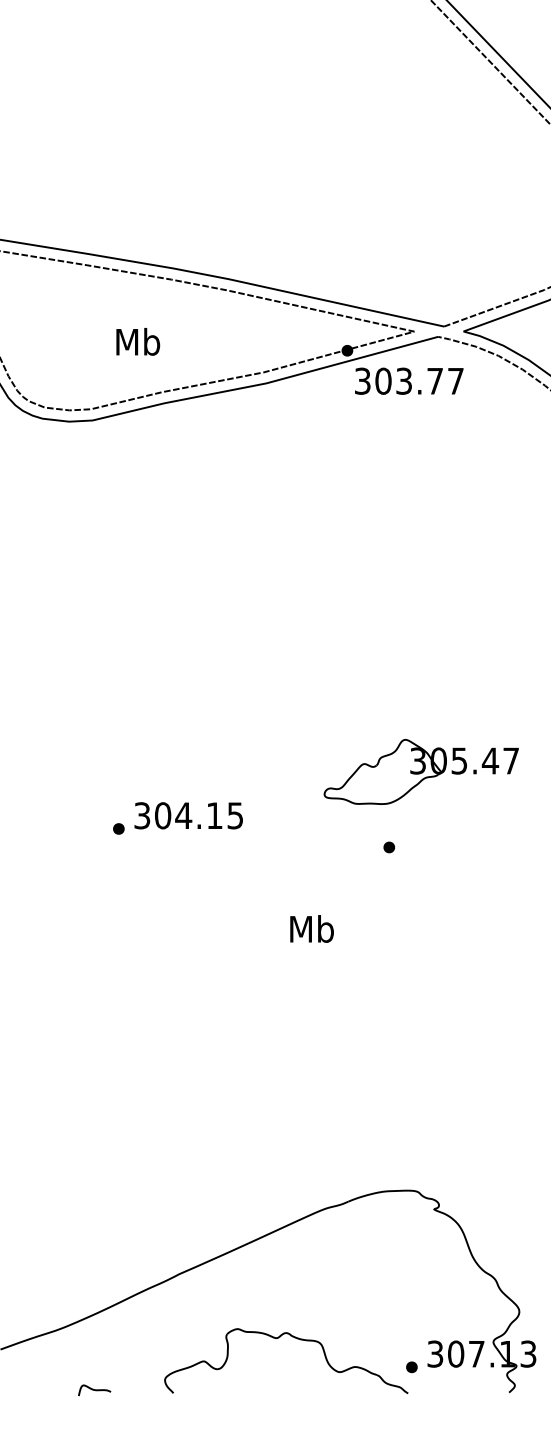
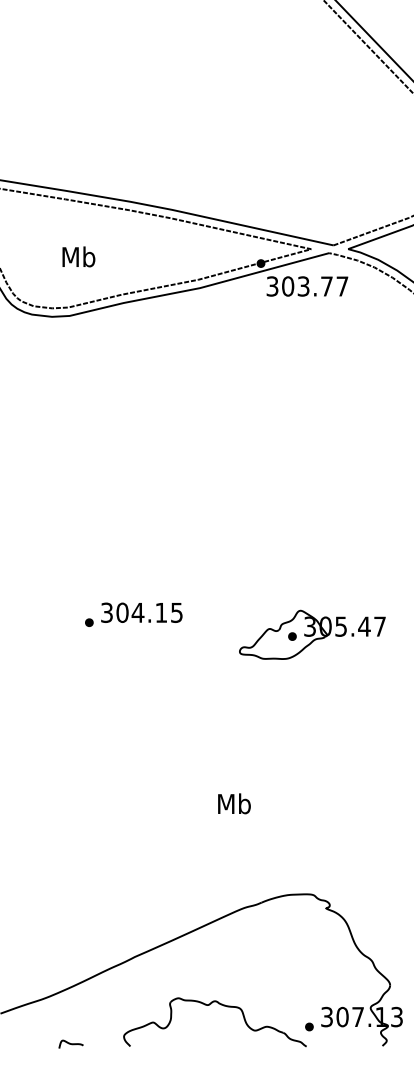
text: (137, 341) -> (78, 256), moved
part: (421, 771) -> (312, 634), moved
text: (312, 928) -> (234, 803), moved

